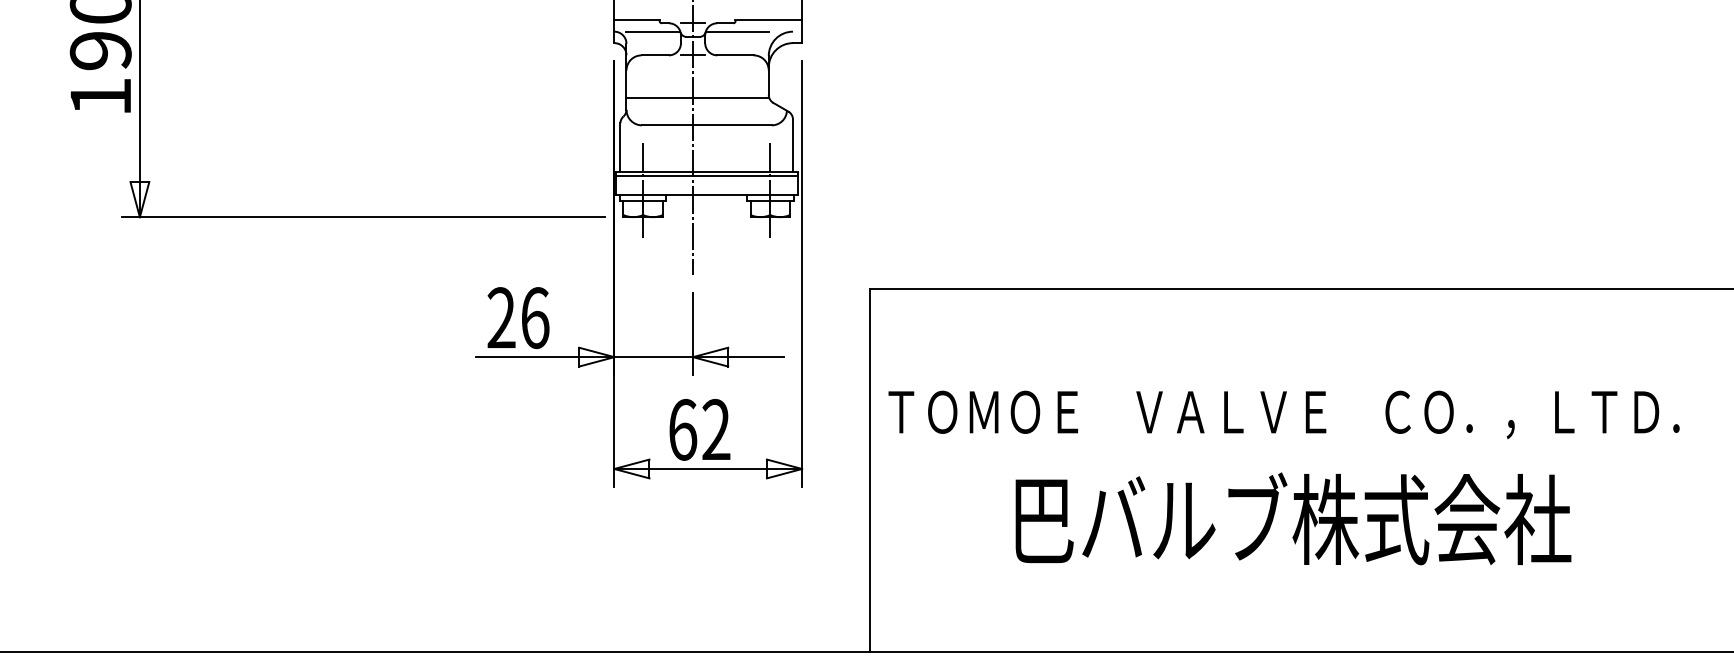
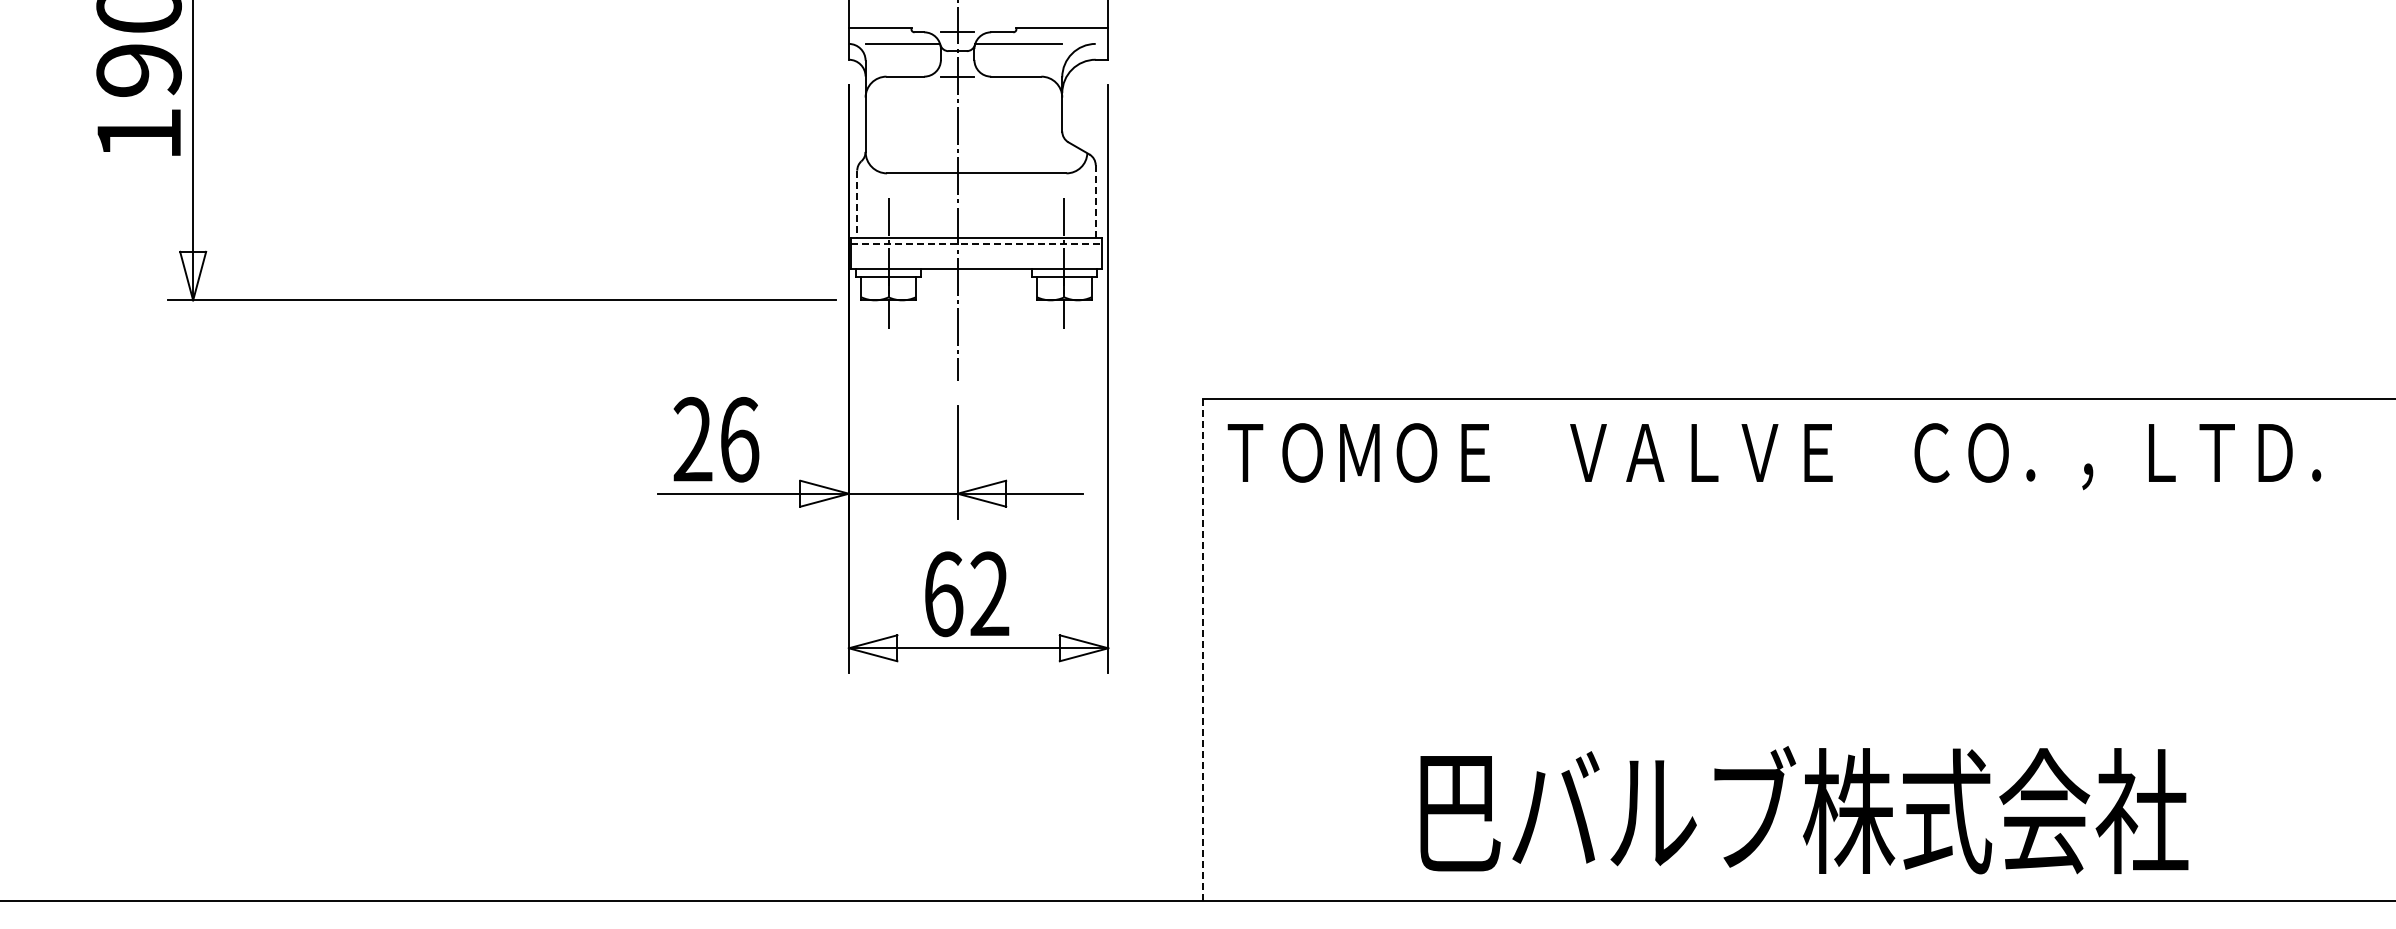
line: (697, 97) -> (963, 135), removed
line: (792, 145) -> (1095, 201), solid -> dashed
line: (620, 147) -> (857, 204), solid -> dashed
line: (706, 176) -> (976, 243), solid -> dashed
text: (1284, 414) -> (1774, 456), moved
line: (870, 469) -> (1202, 649), solid -> dashed
text: (1293, 519) -> (1804, 810), moved

